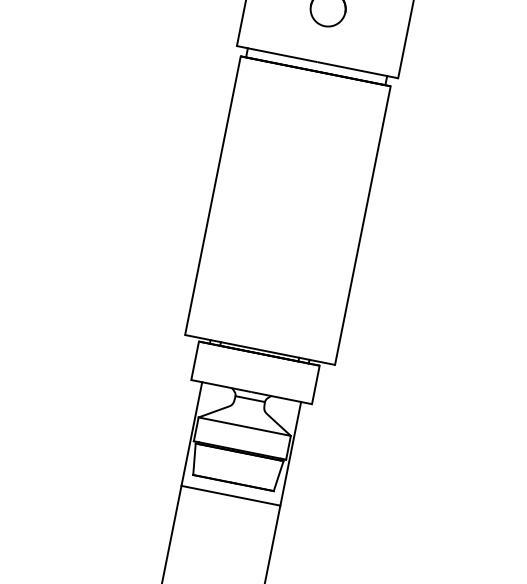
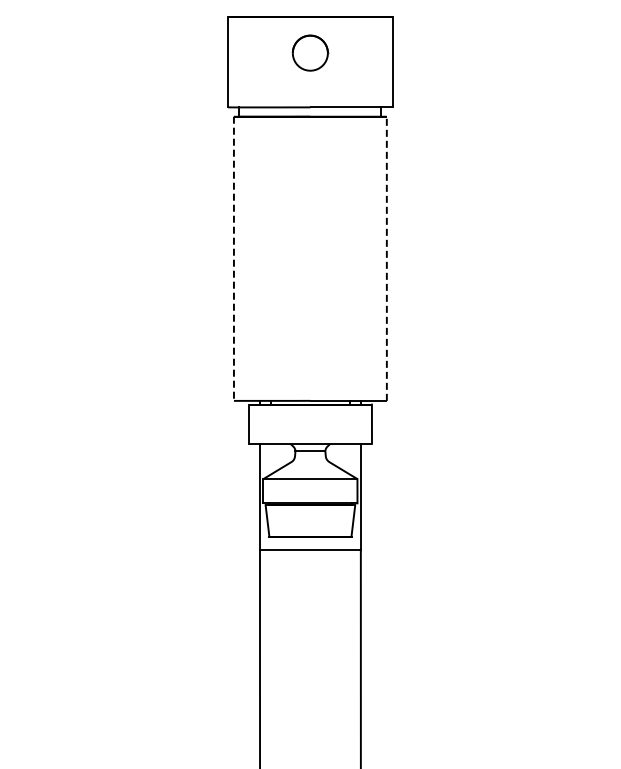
line: (212, 196) -> (233, 259), solid -> dashed
line: (362, 225) -> (386, 258), solid -> dashed

